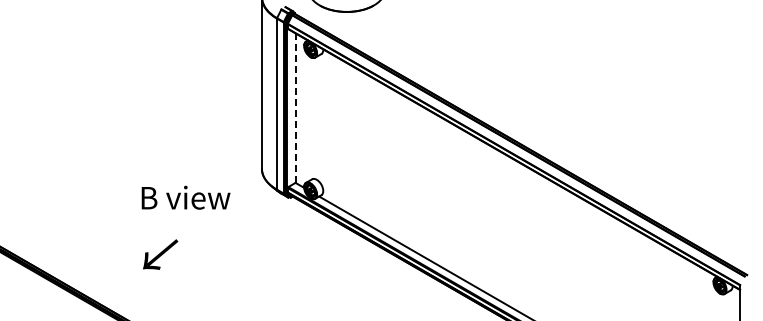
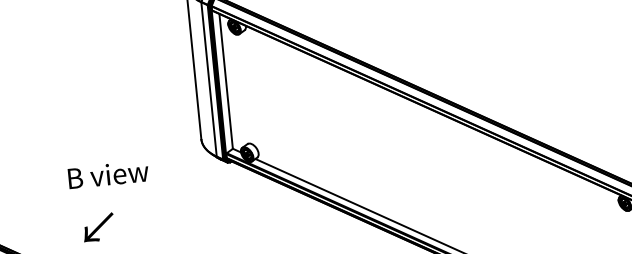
line: (295, 108) -> (226, 81), dashed -> solid
text: (185, 197) -> (107, 174), moved
text: (160, 254) -> (98, 227), moved

